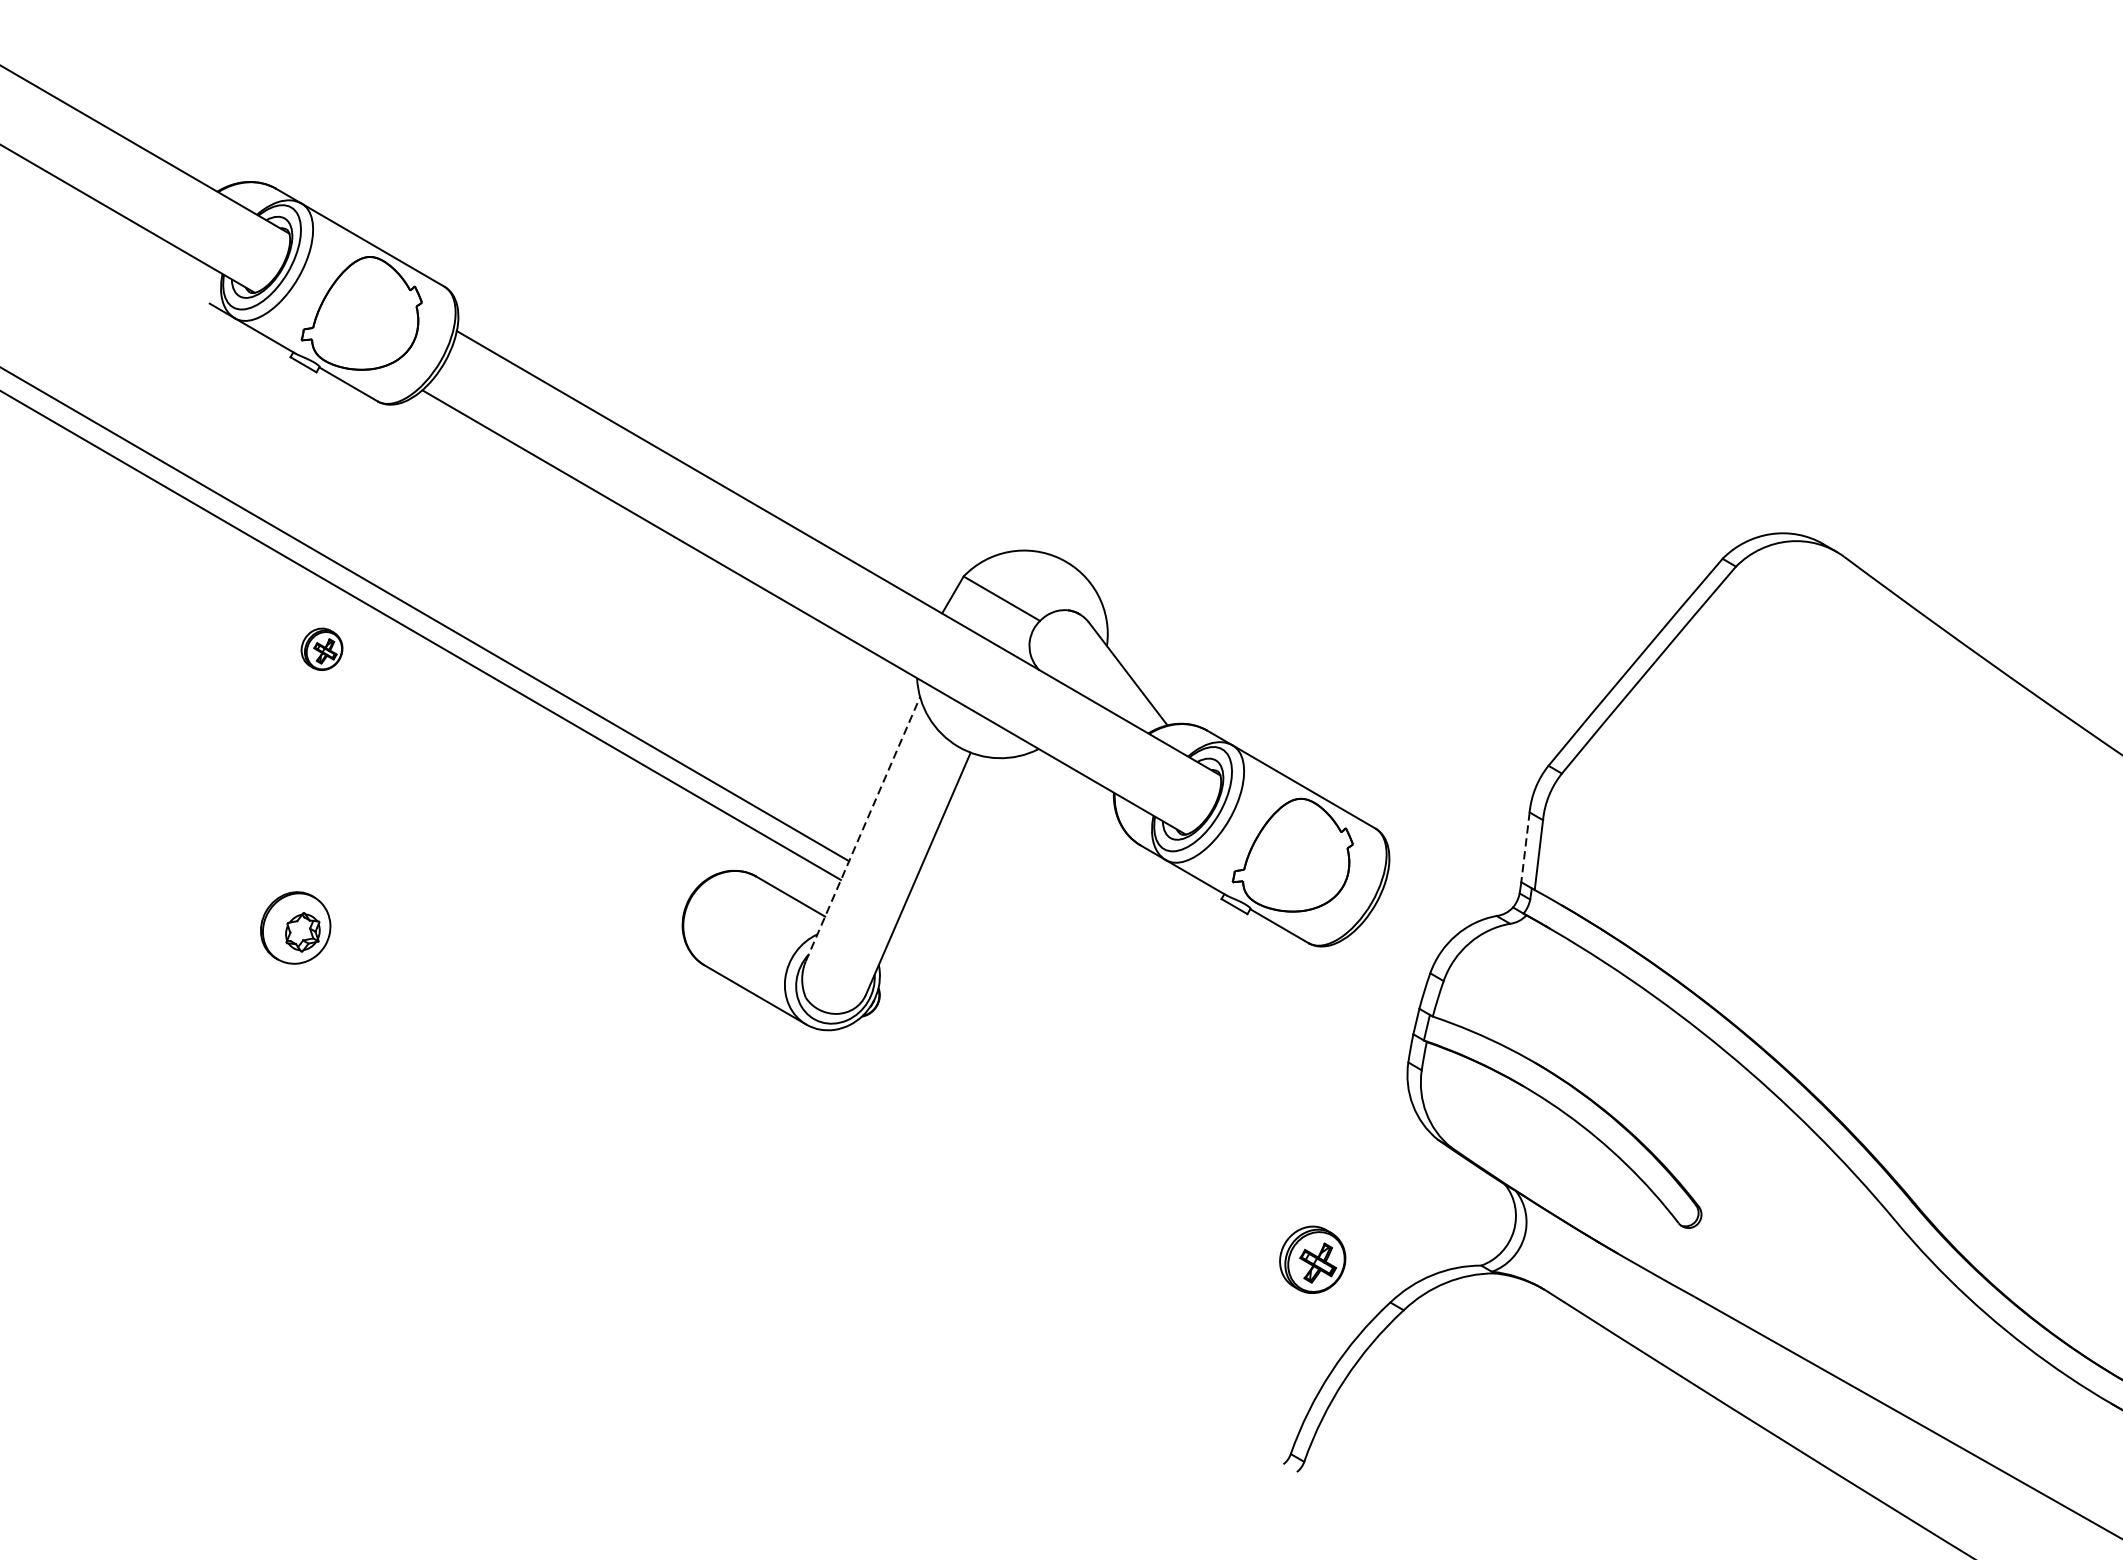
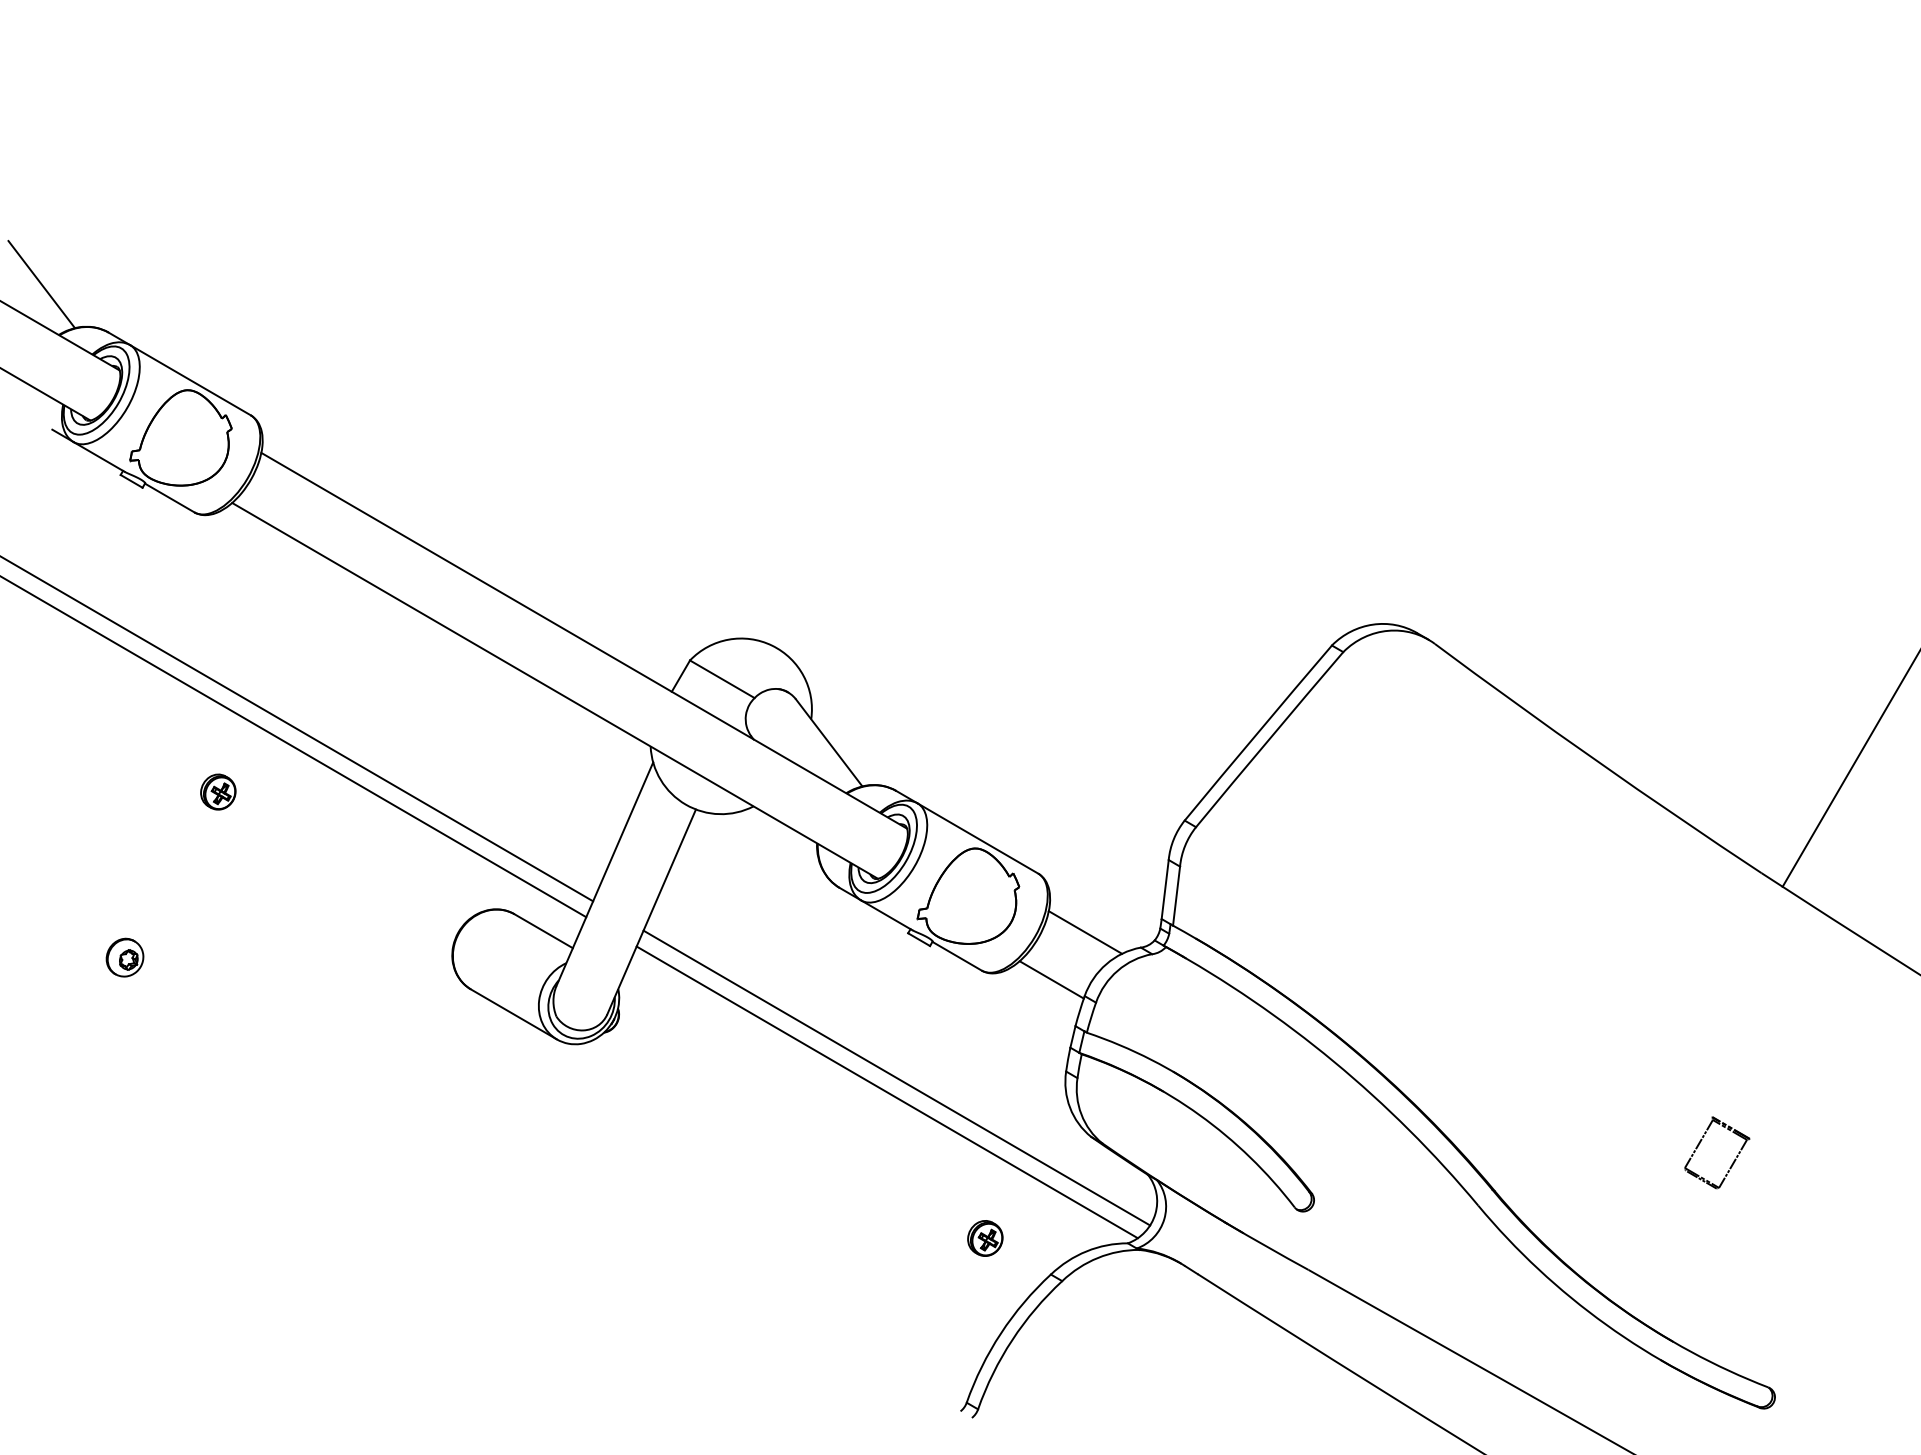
line: (196, 131) -> (41, 284), added
part: (322, 648) -> (218, 791), moved
line: (862, 829) -> (604, 874), dashed -> solid
line: (1525, 847) -> (1165, 889), dashed -> solid
line: (1431, 898) -> (1085, 932), added
part: (295, 927) -> (124, 957), size x0.62
line: (1391, 953) -> (1051, 979), added
line: (1207, 1069) -> (896, 1077), added
line: (1195, 1087) -> (886, 1092), added
part: (1312, 1259) -> (985, 1238), size x0.62

